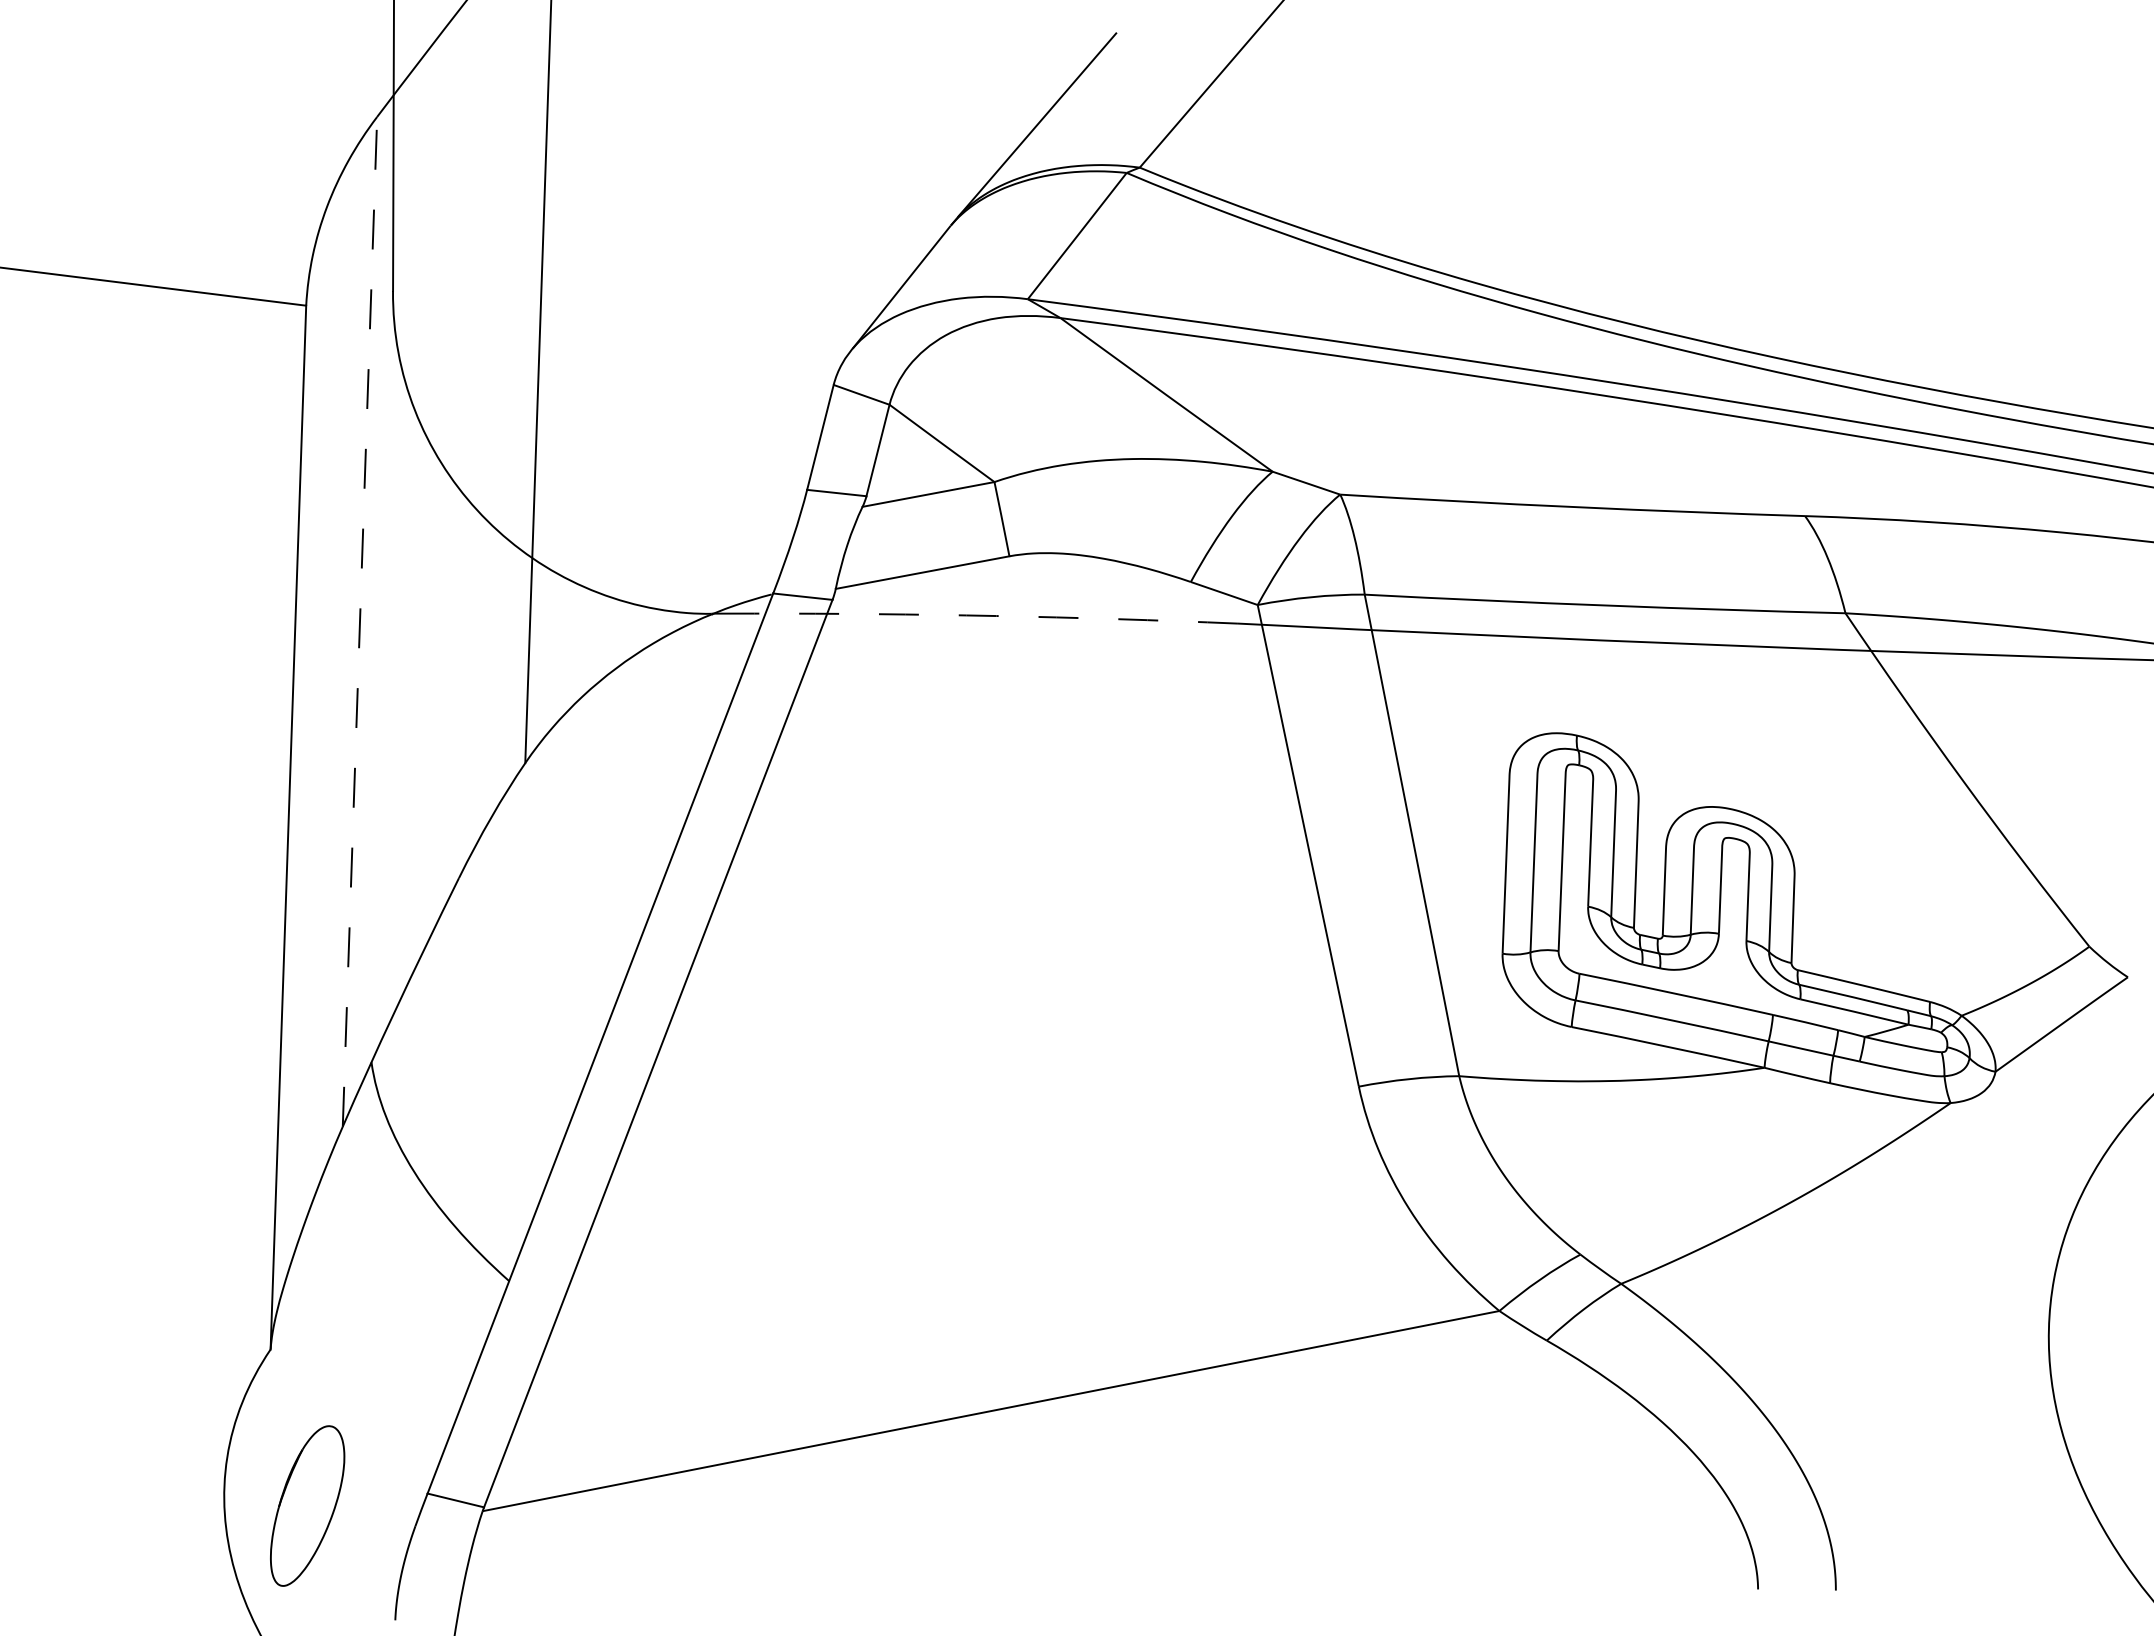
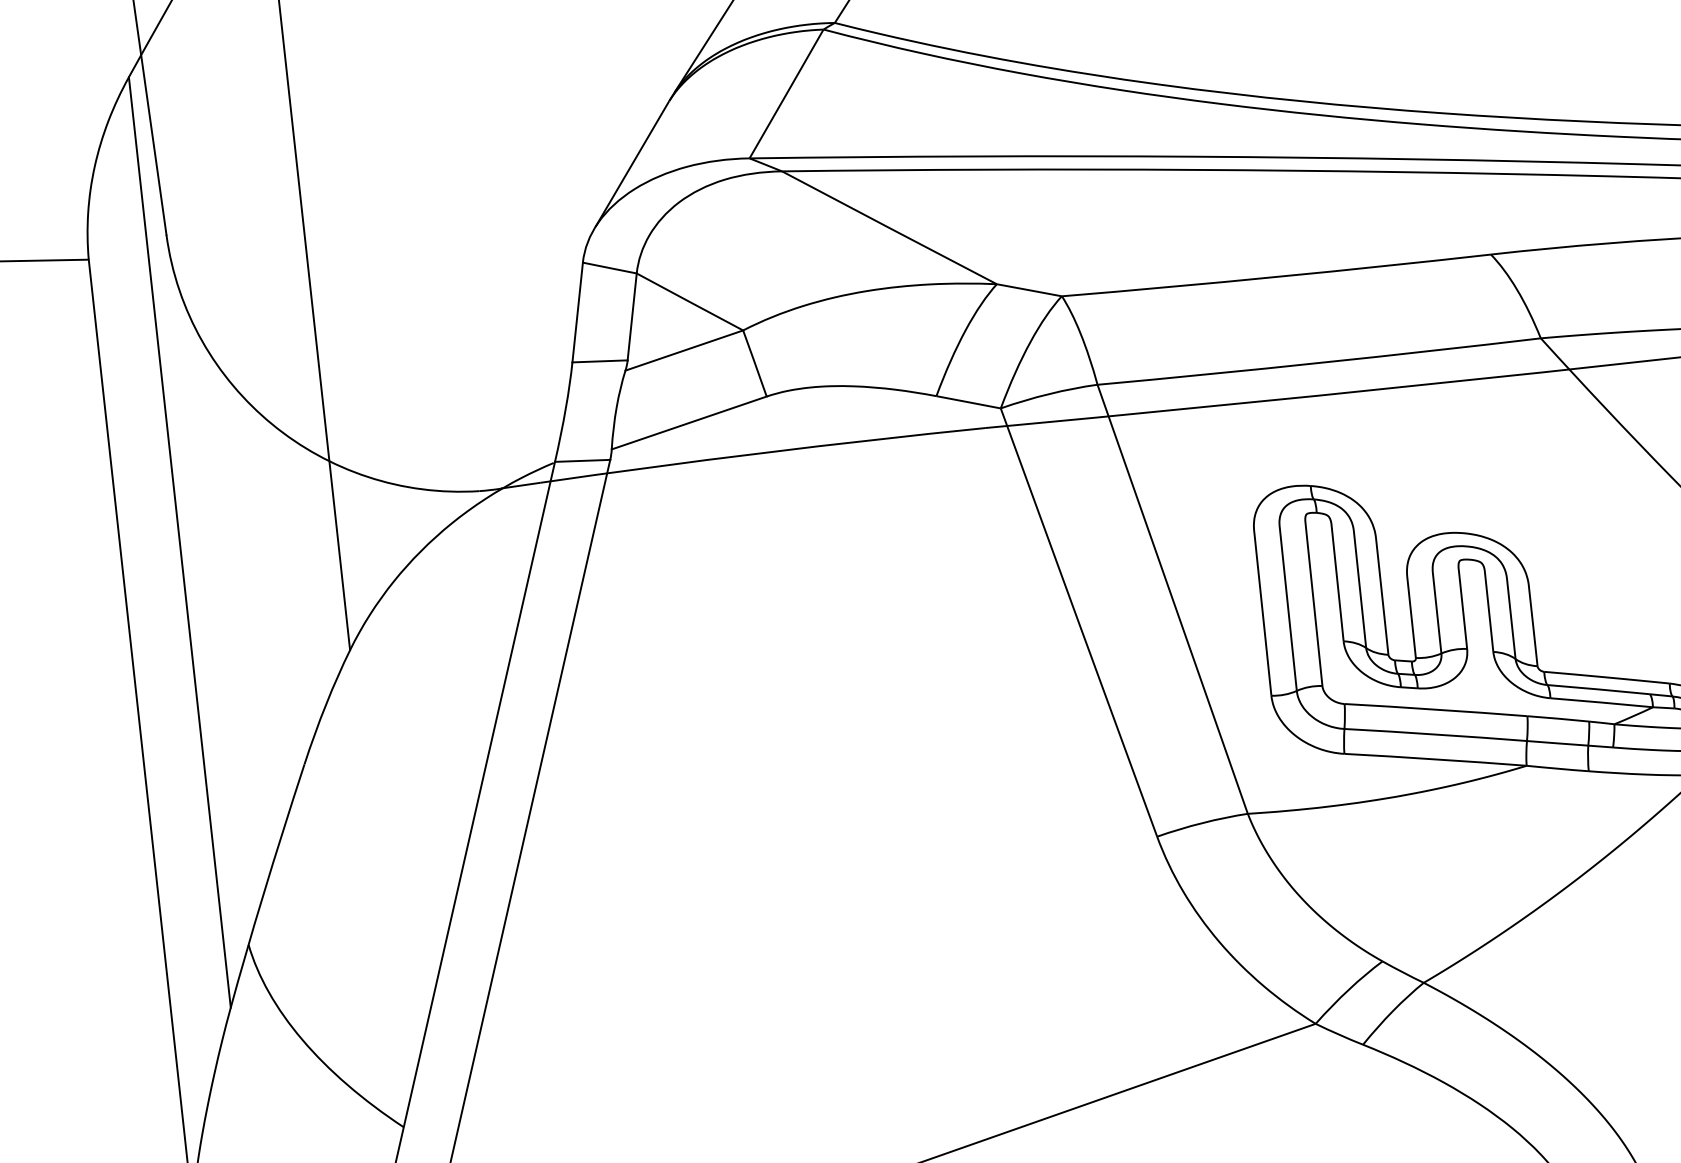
arc: (996, 616) -> (762, 453), dashed -> solid
line: (360, 621) -> (180, 542), dashed -> solid

